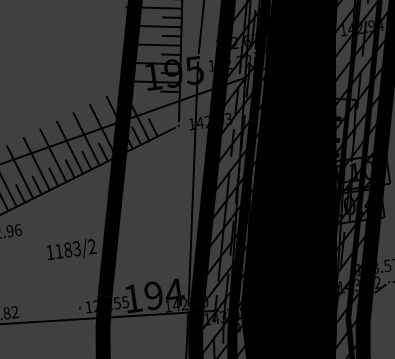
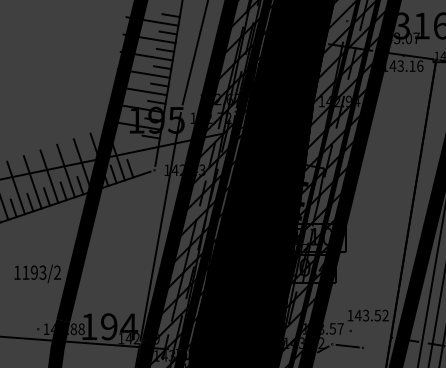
text: (68, 250) -> (34, 273), 1183/2 -> 1193/2
text: (110, 303) -> (67, 328), 123.55 -> 142.88

